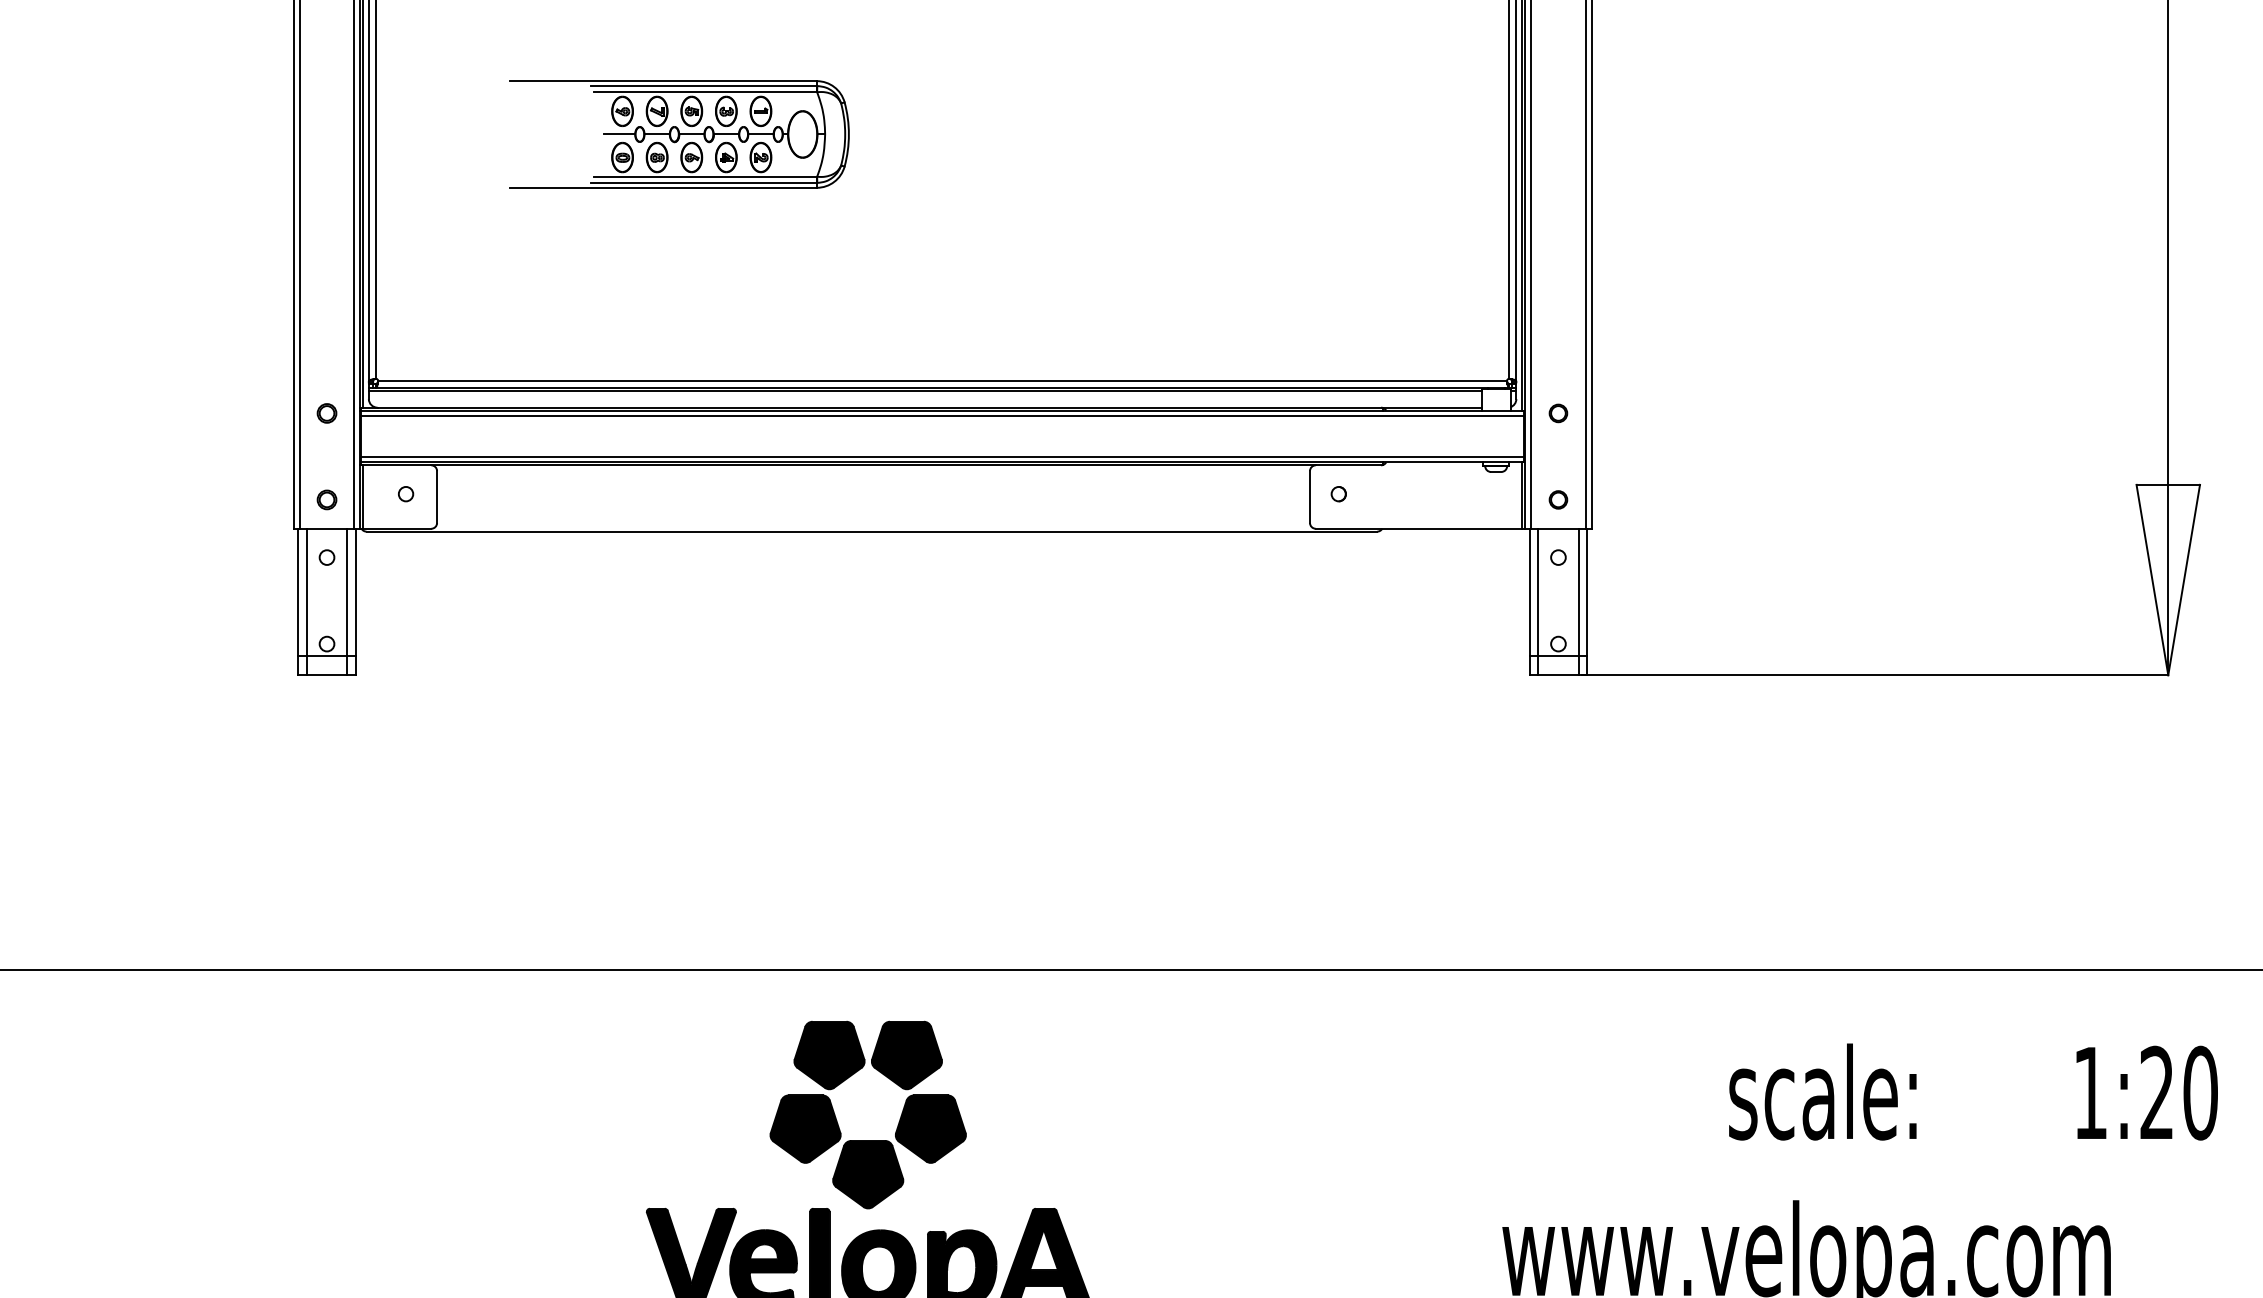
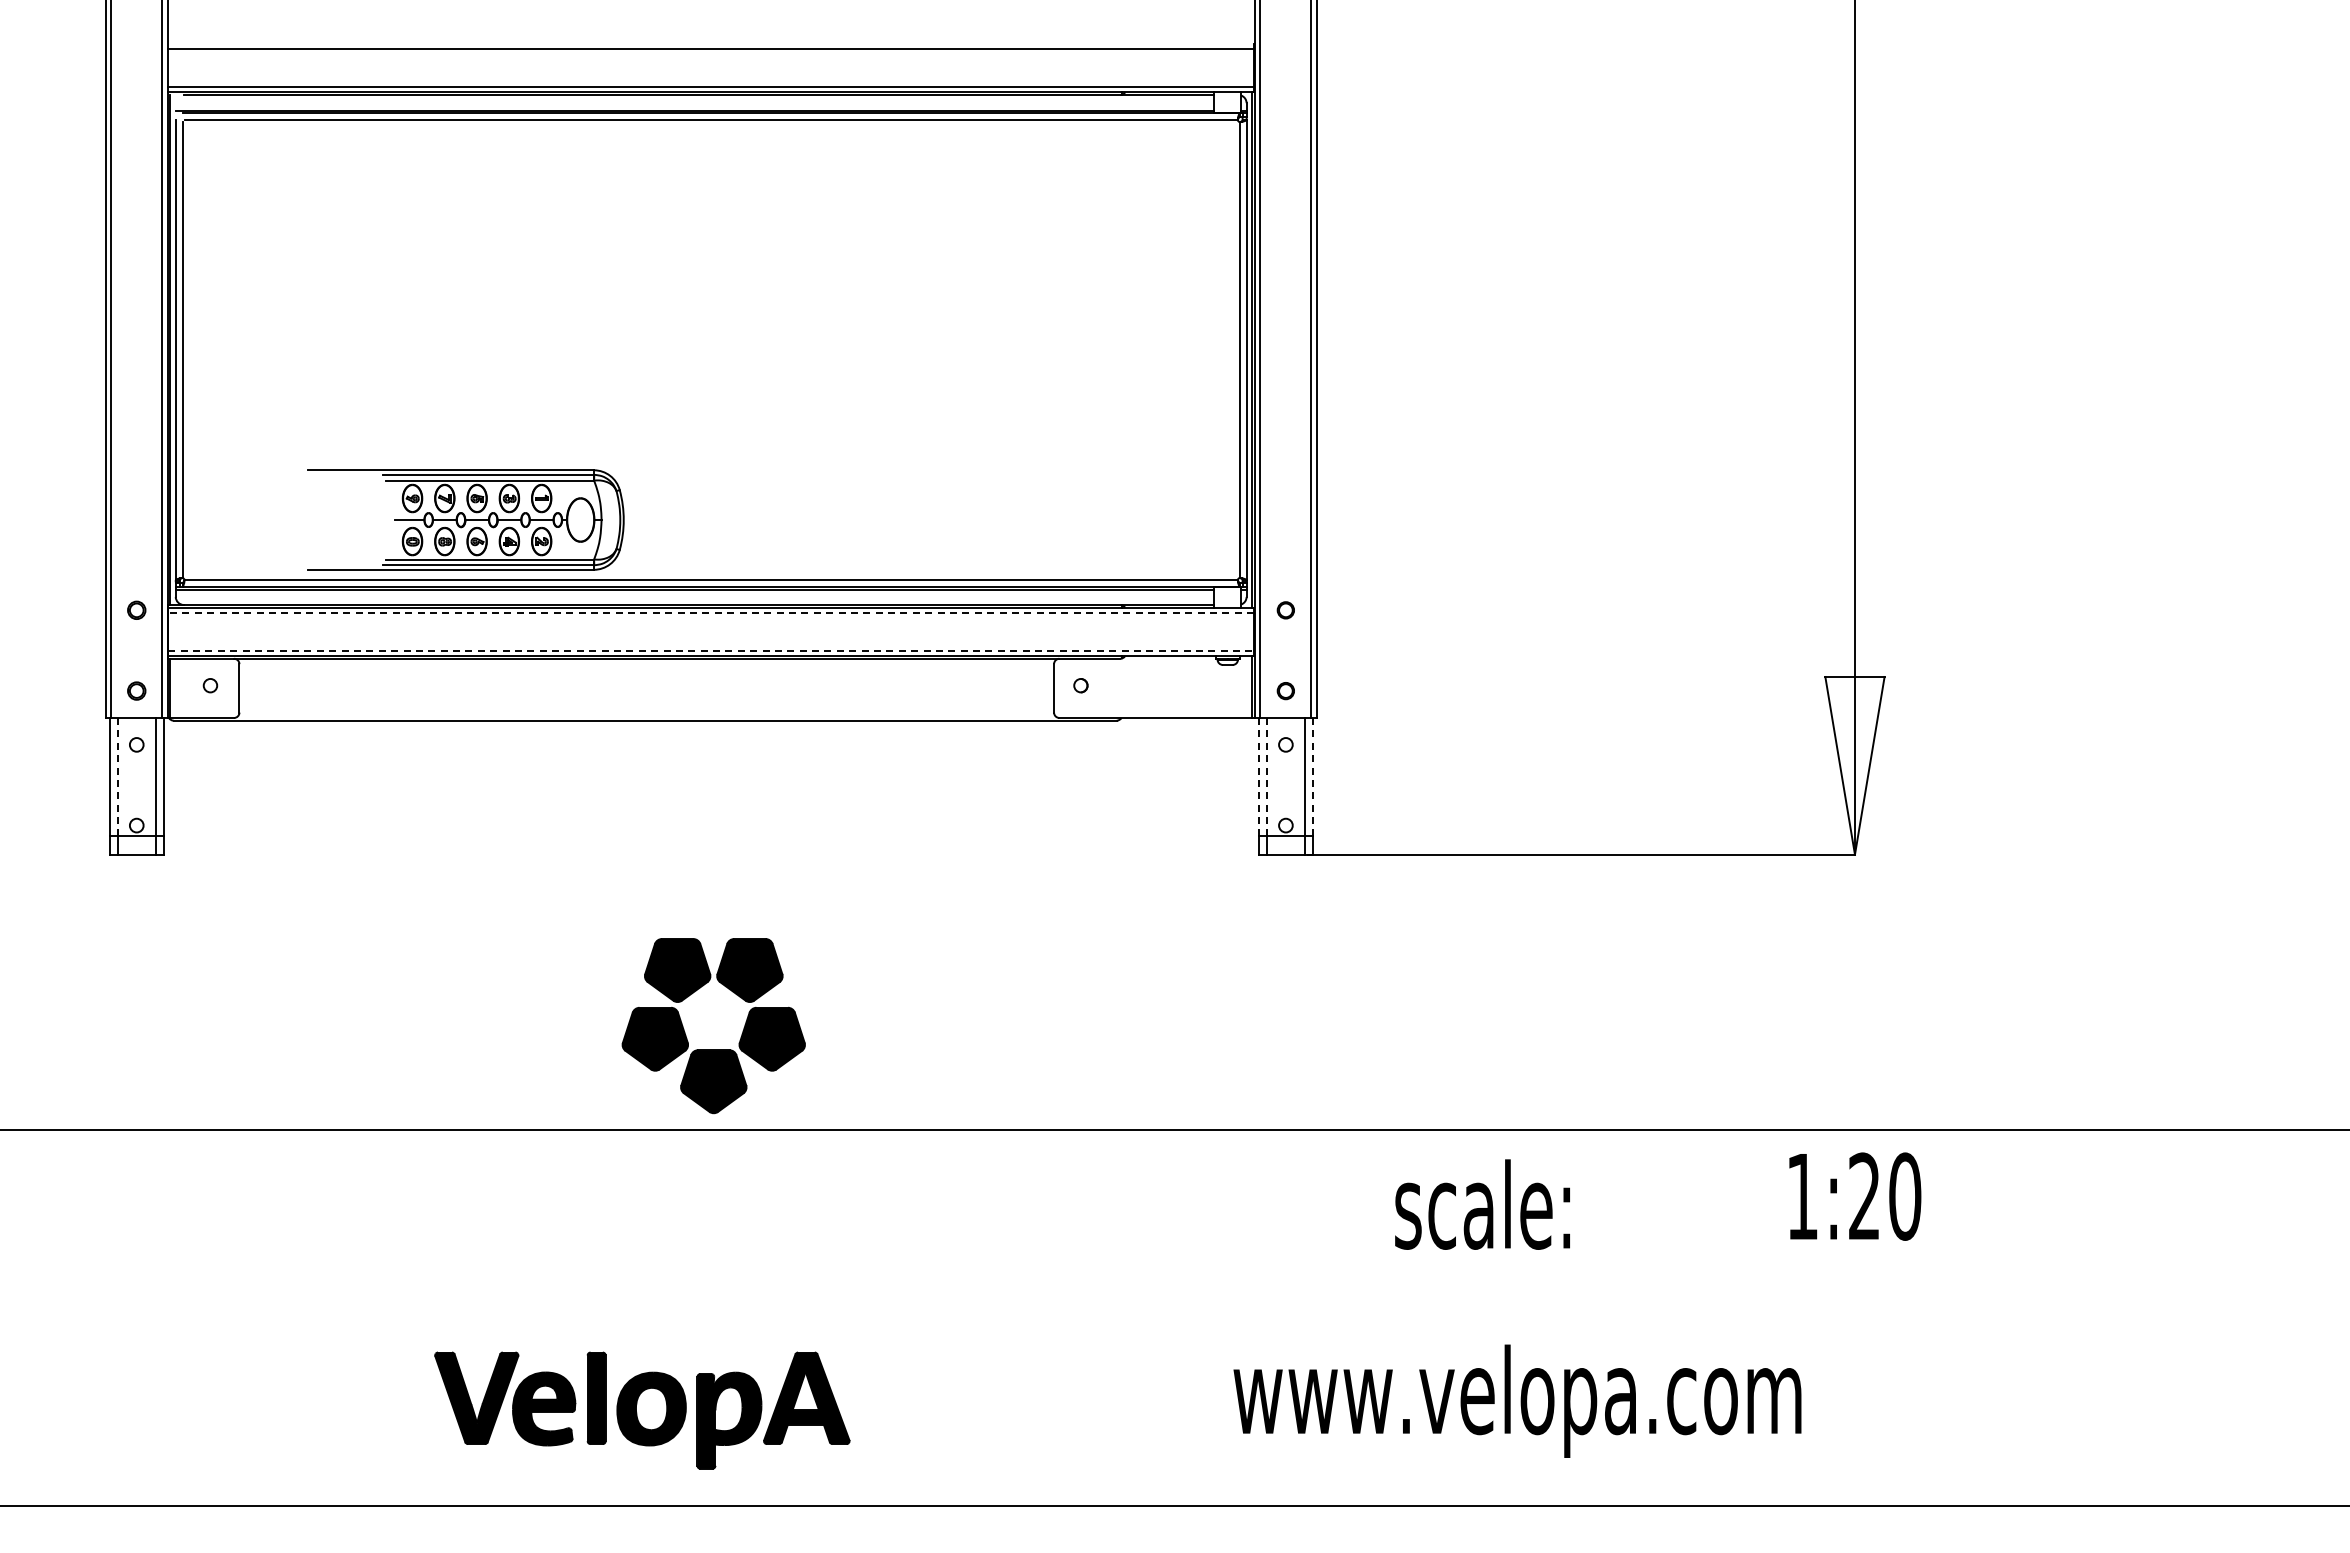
part: (679, 133) -> (465, 519), moved
line: (942, 416) -> (711, 613), solid -> dashed
line: (942, 456) -> (711, 650), solid -> dashed
line: (306, 592) -> (117, 777), solid -> dashed
line: (1530, 592) -> (1259, 777), solid -> dashed
line: (1538, 592) -> (1267, 777), solid -> dashed
line: (1586, 592) -> (1312, 777), solid -> dashed
text: (1822, 1091) -> (1482, 1204), moved
text: (2147, 1092) -> (1855, 1196), moved
part: (867, 1140) -> (713, 1049), moved

